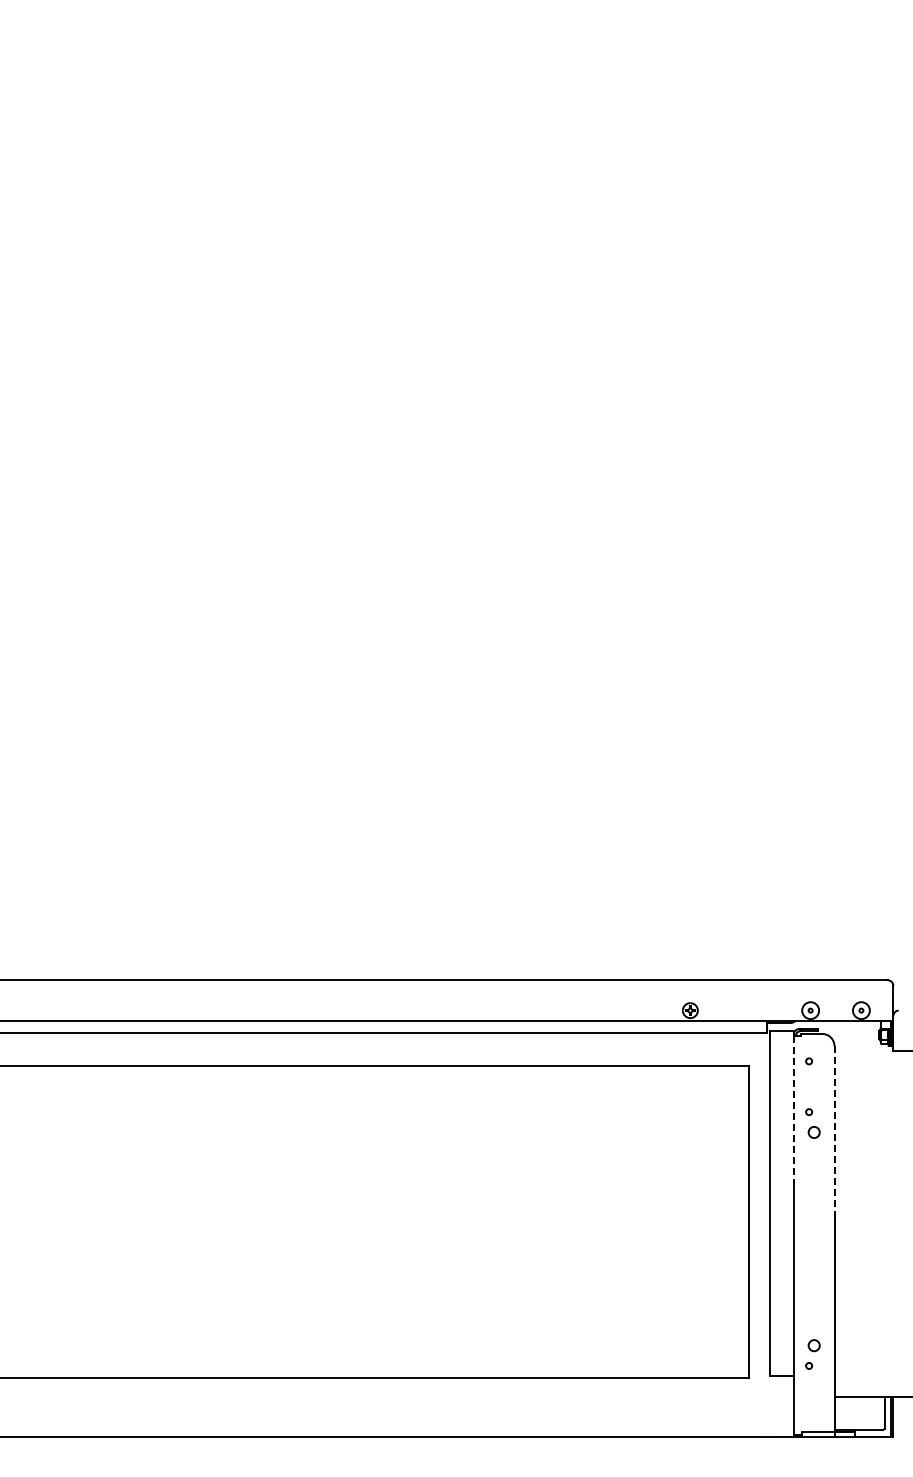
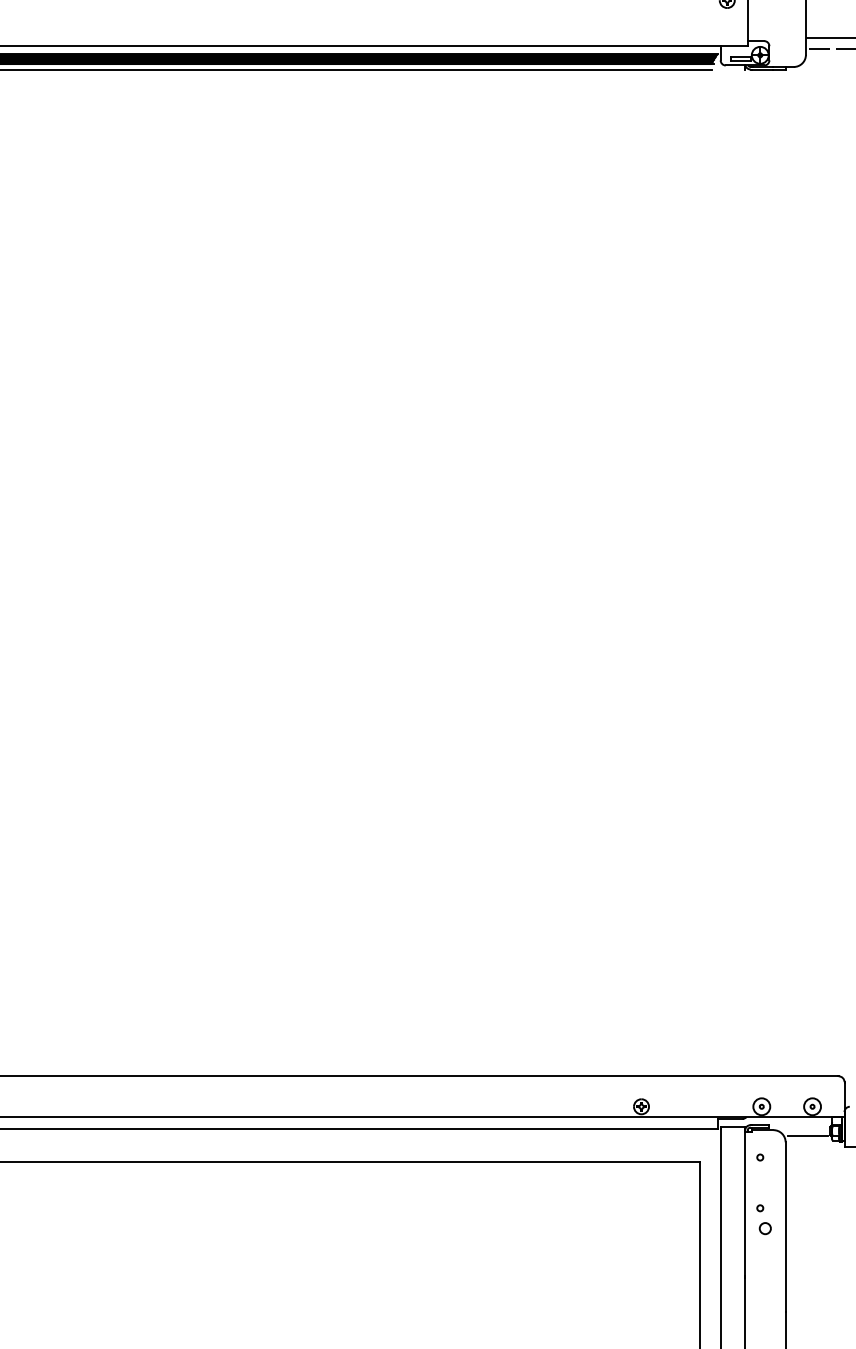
line: (856, 1039) -> (807, 1135), added
line: (793, 1108) -> (744, 1204), dashed -> solid
line: (834, 1130) -> (785, 1226), dashed -> solid

